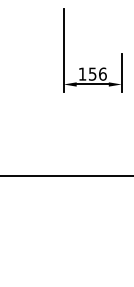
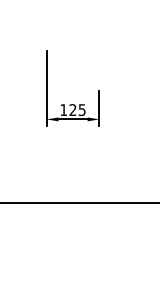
text: (97, 74) -> (77, 110), 156 -> 125

